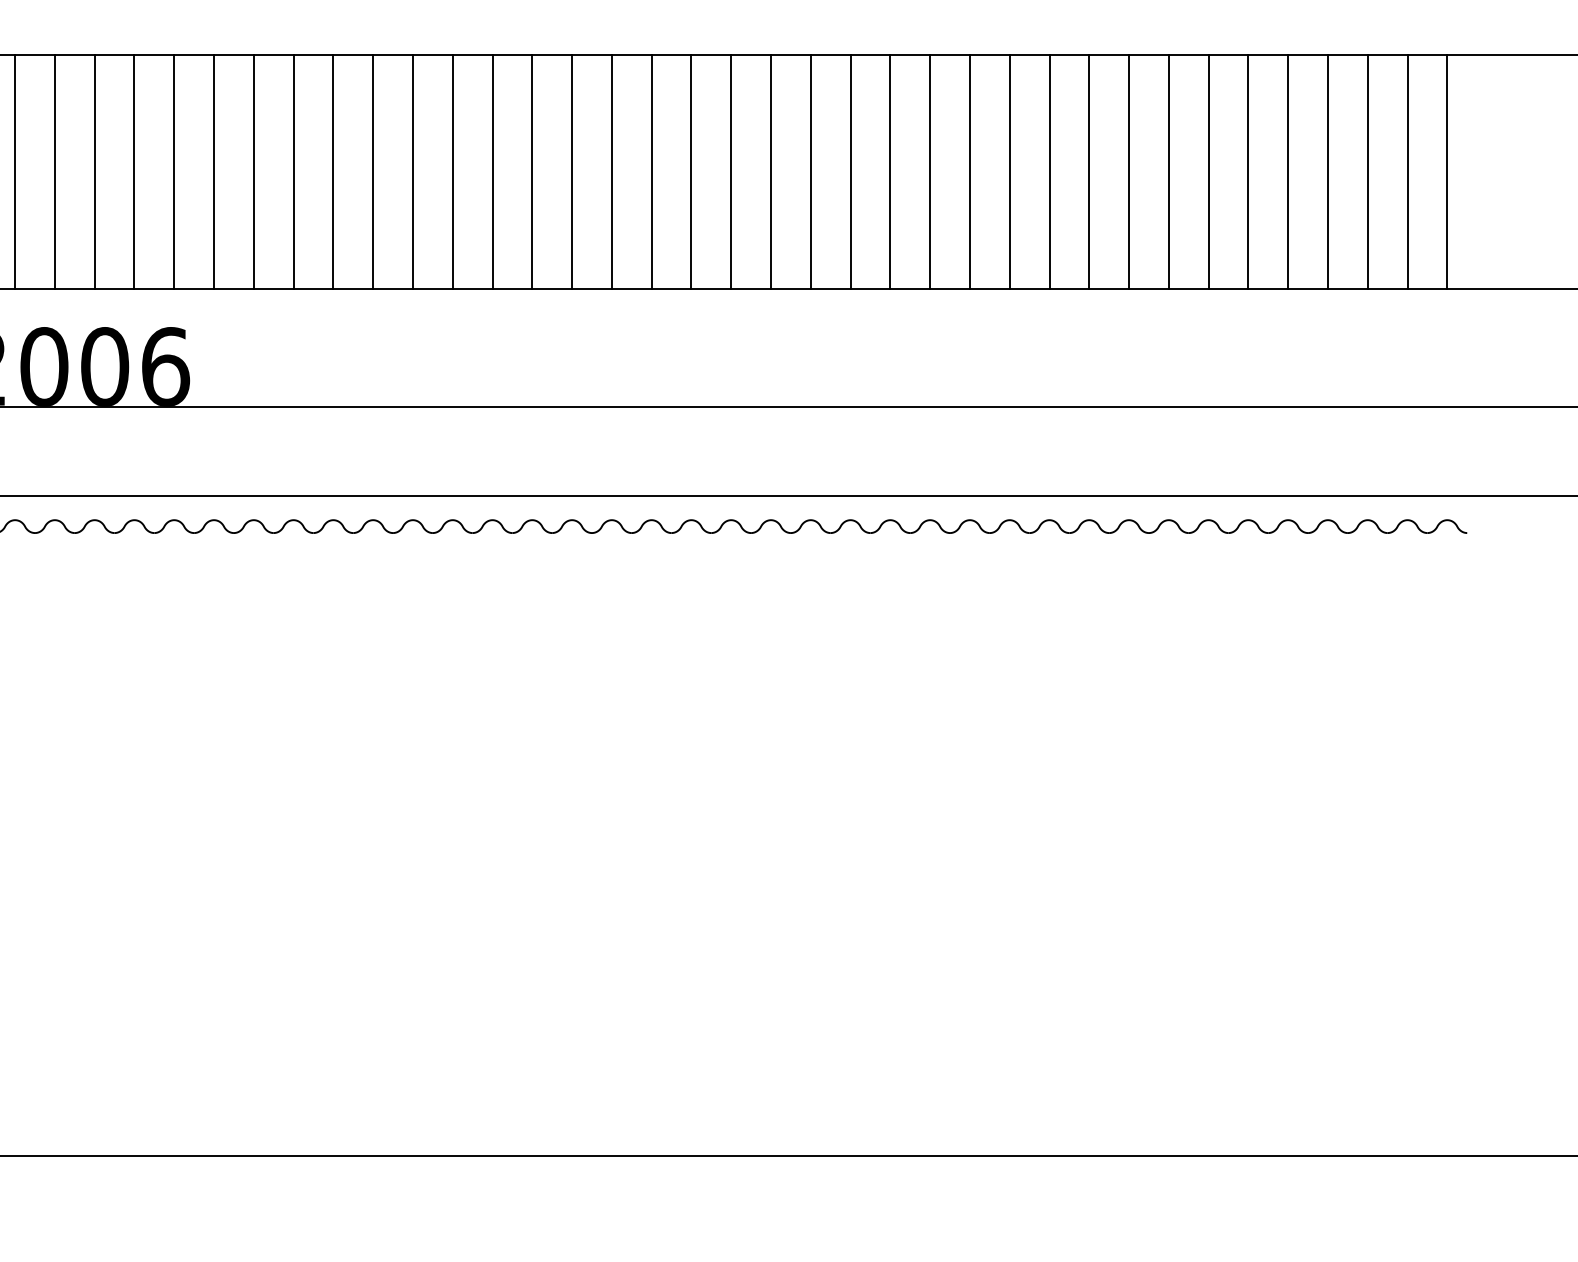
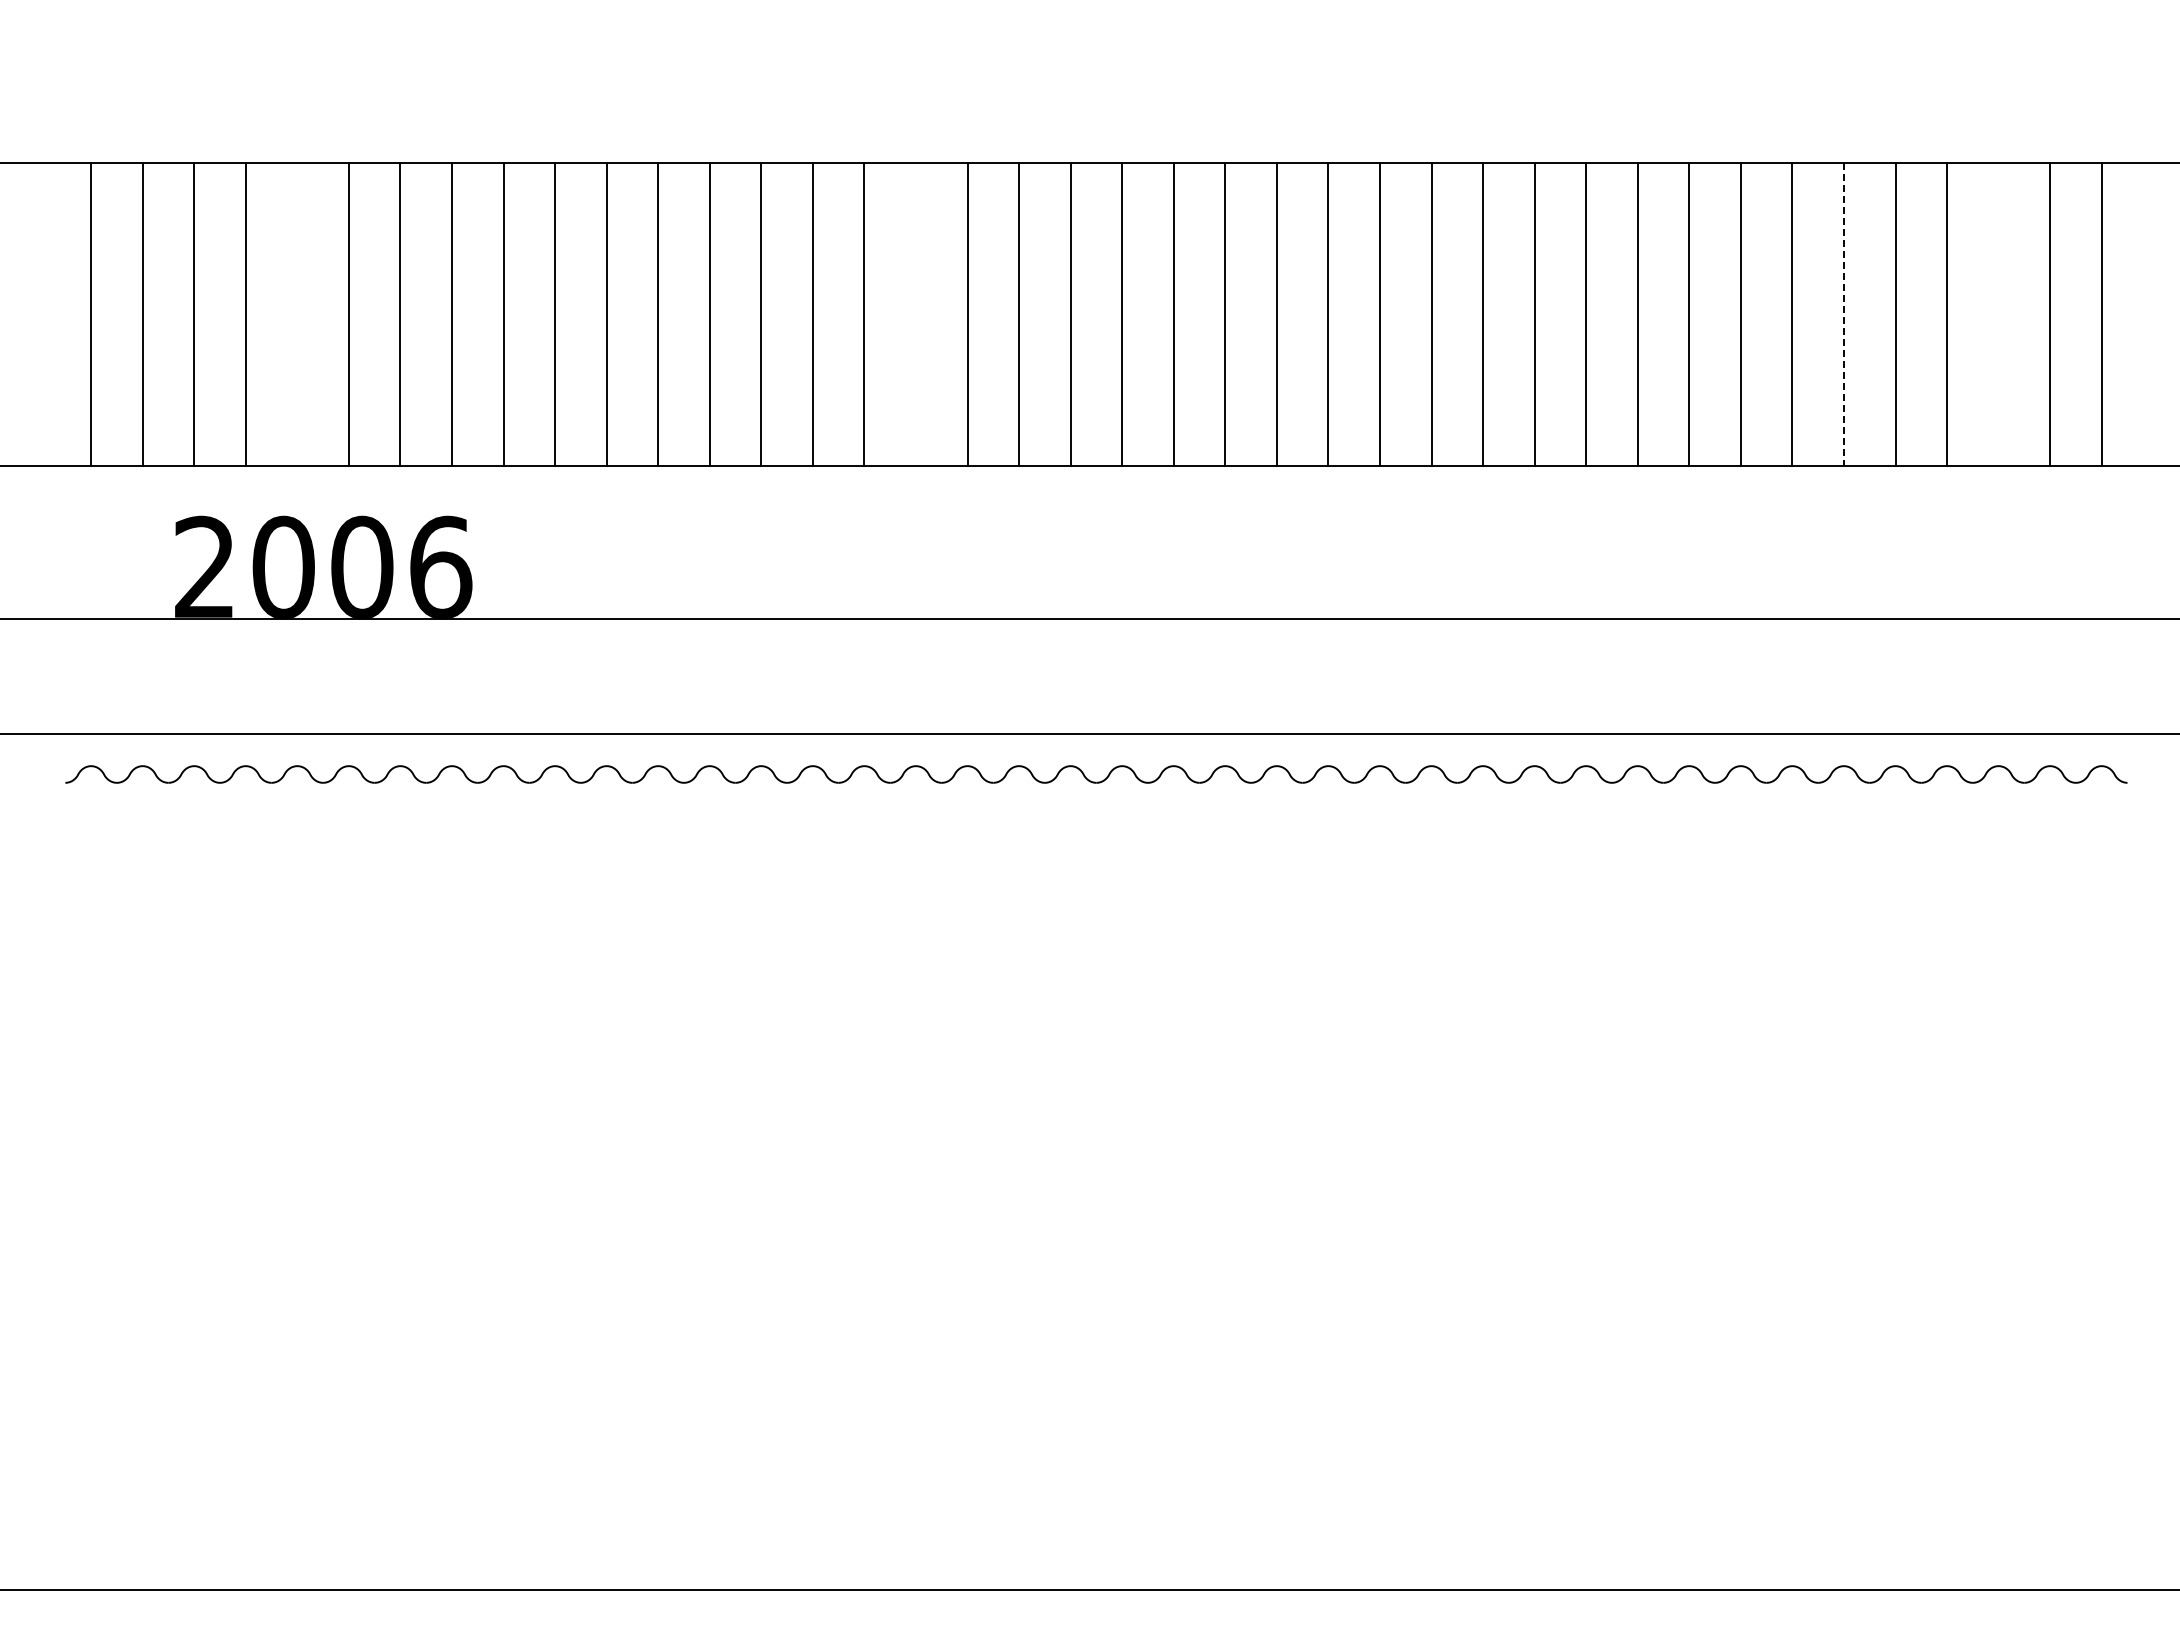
line: (55, 171) -> (297, 314), removed
line: (532, 171) -> (916, 314), removed
line: (1248, 171) -> (1843, 314), solid -> dashed
line: (1367, 171) -> (1998, 314), removed

